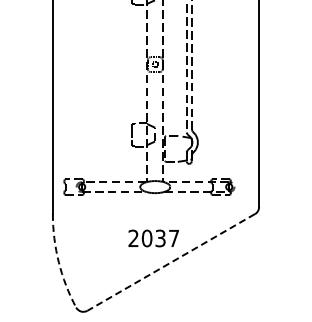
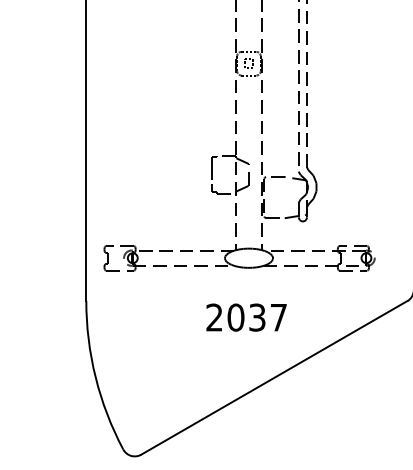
text: (153, 238) -> (246, 317), moved
arc: (58, 262) -> (95, 377), dashed -> solid
line: (171, 262) -> (274, 377), dashed -> solid

